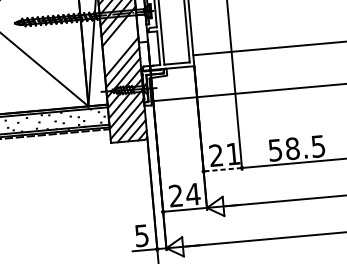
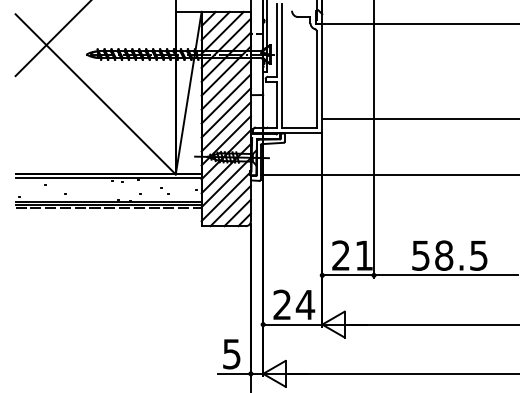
line: (119, 36) -> (225, 84), added
line: (120, 46) -> (225, 98), added
line: (223, 169) -> (348, 275), dashed -> solid

